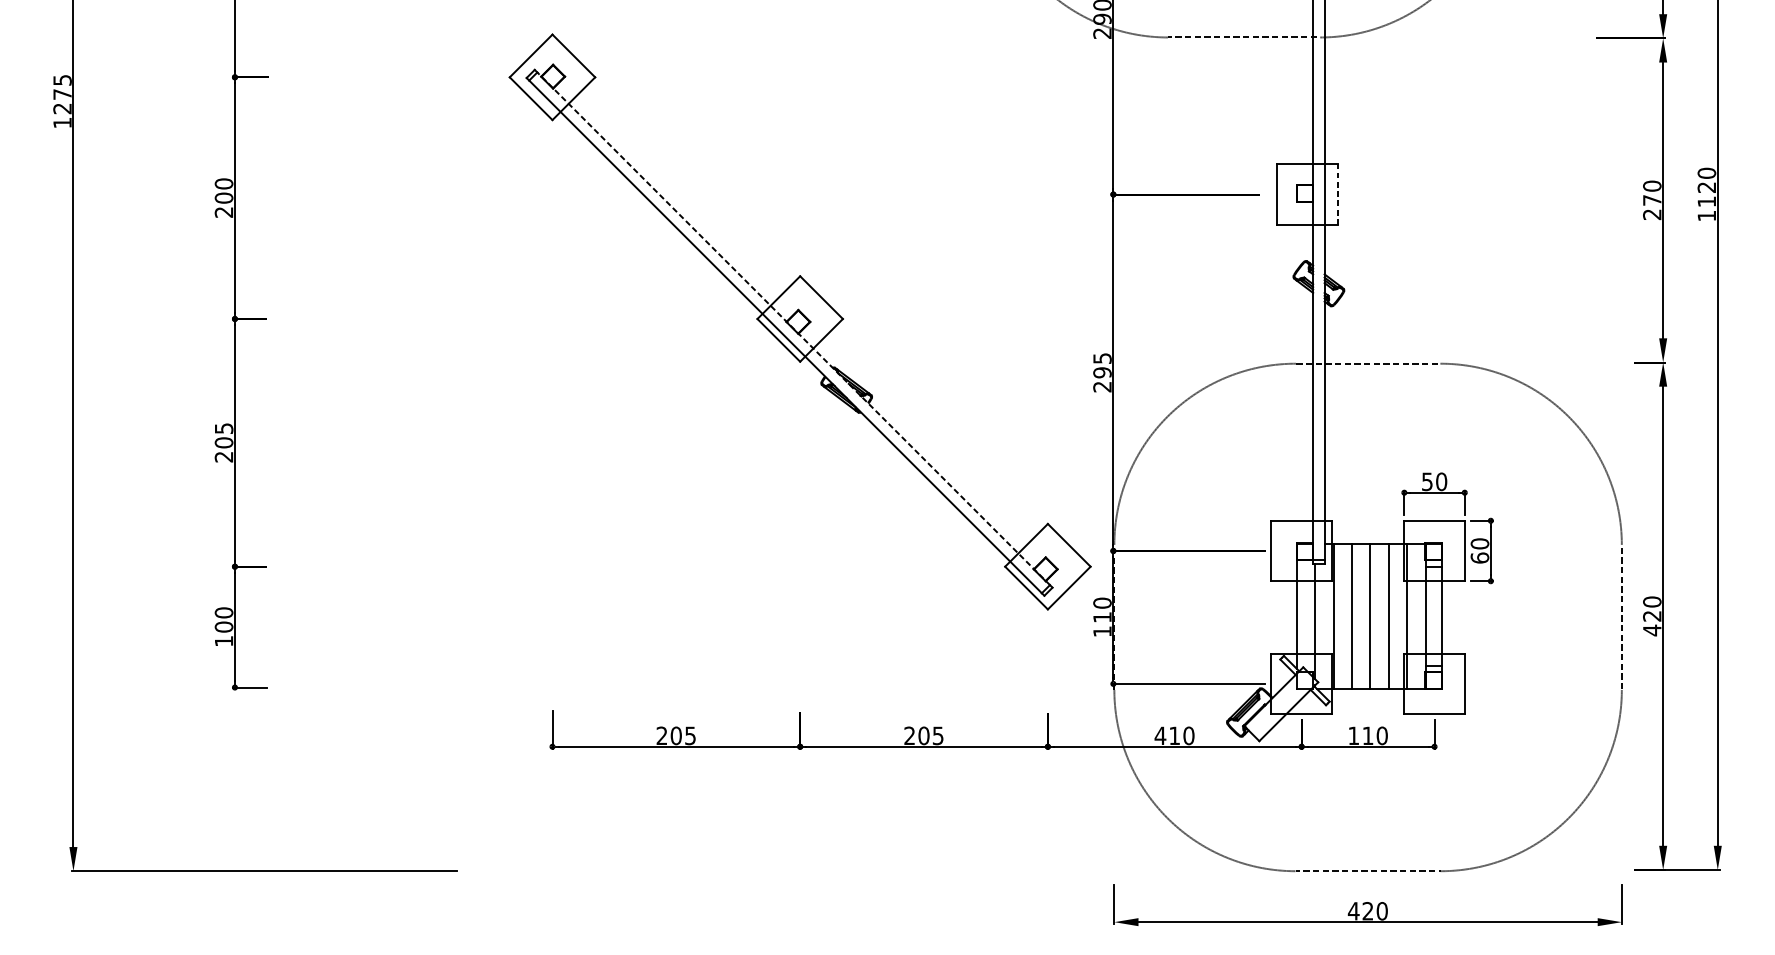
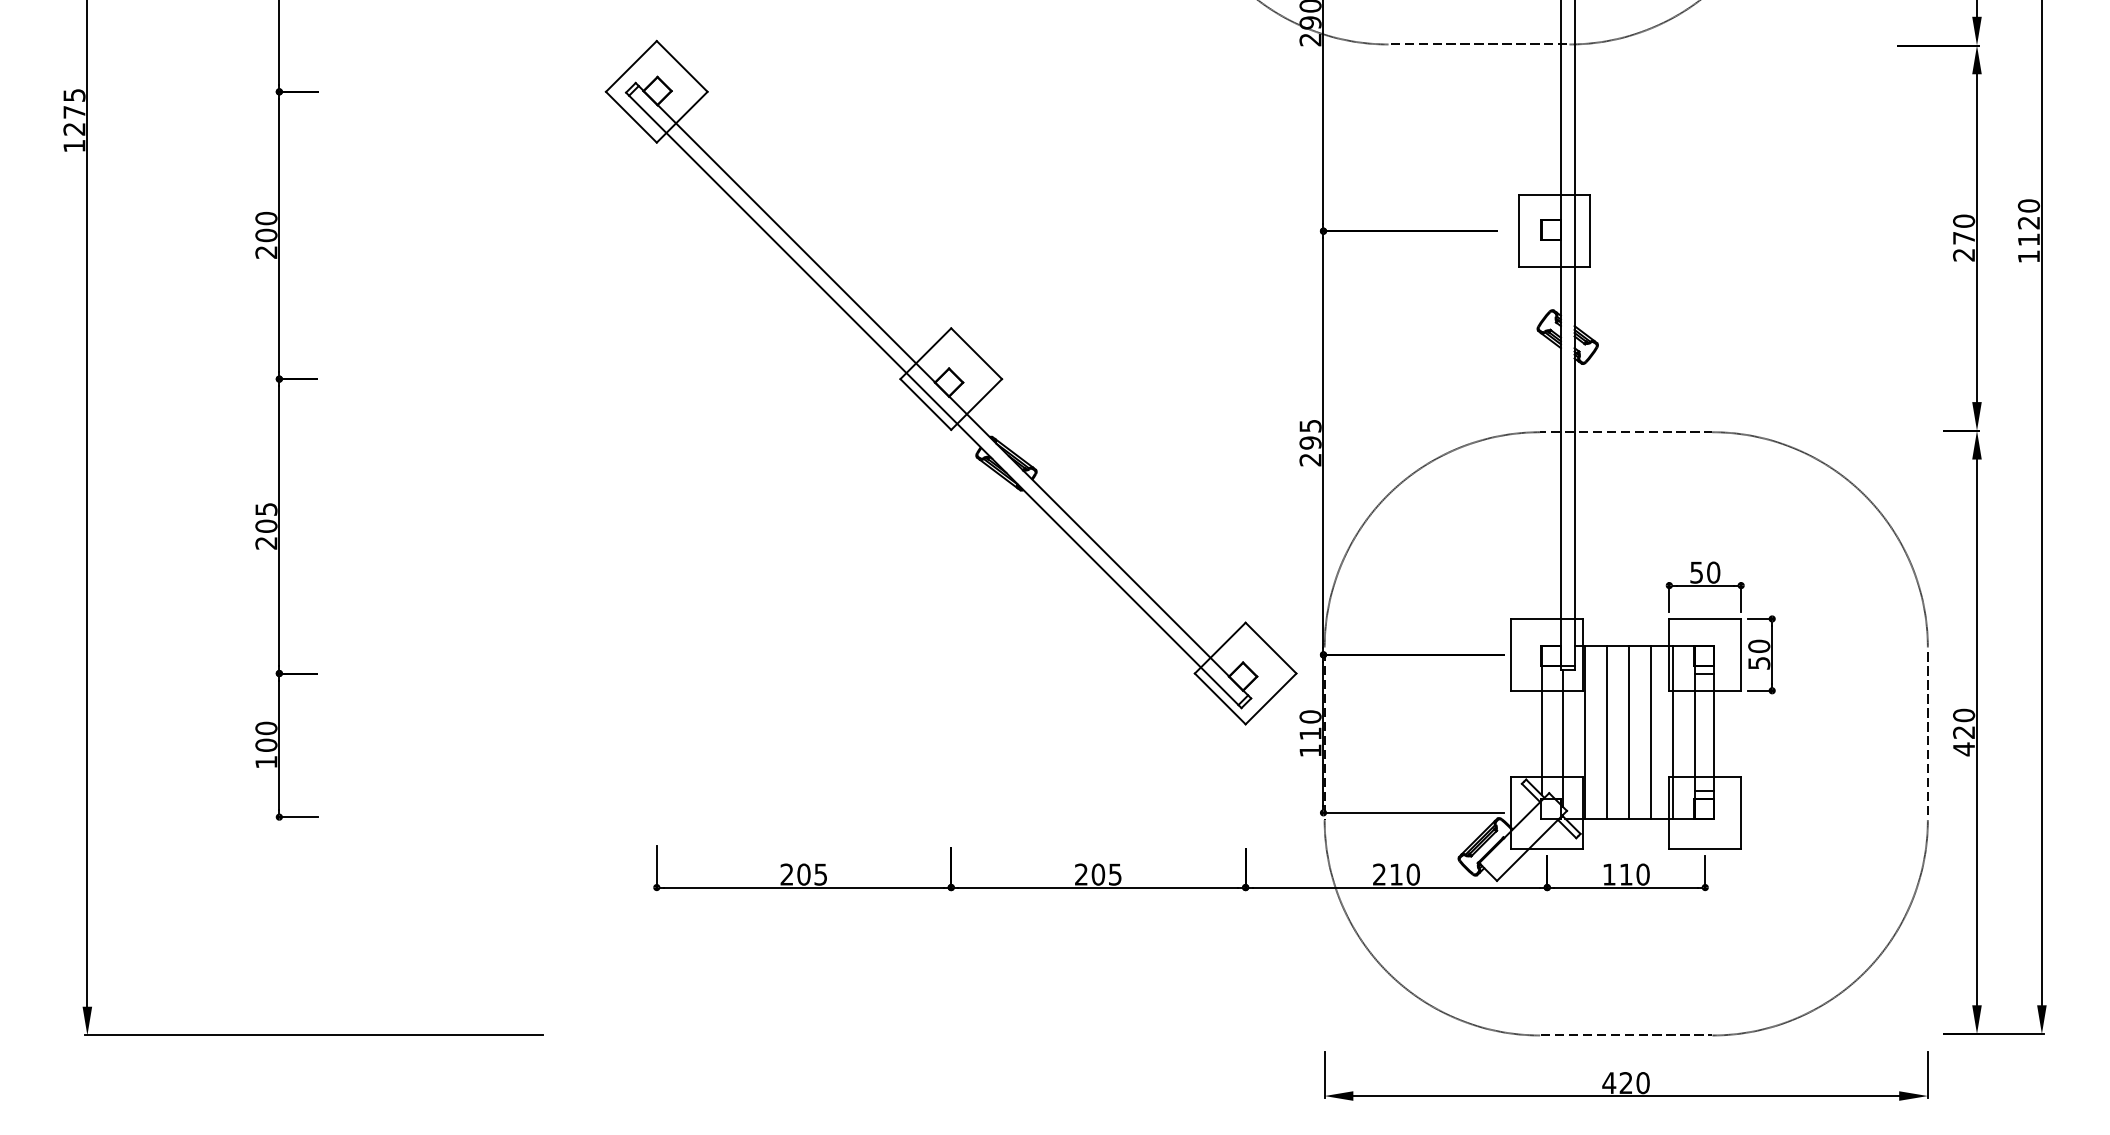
line: (1338, 194) -> (1590, 231), dashed -> solid
line: (793, 328) -> (943, 390), dashed -> solid
text: (1480, 557) -> (1759, 662), 60 -> 50
text: (1160, 735) -> (1379, 874), 410 -> 210

